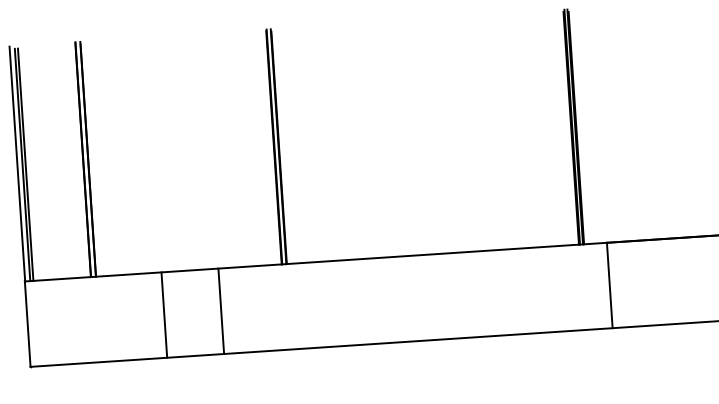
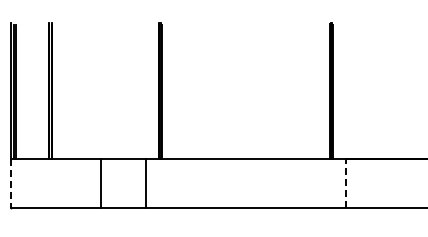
line: (610, 286) -> (346, 183), solid -> dashed
line: (221, 310) -> (146, 182), moved
line: (164, 314) -> (100, 182), moved
line: (27, 324) -> (10, 183), solid -> dashed

